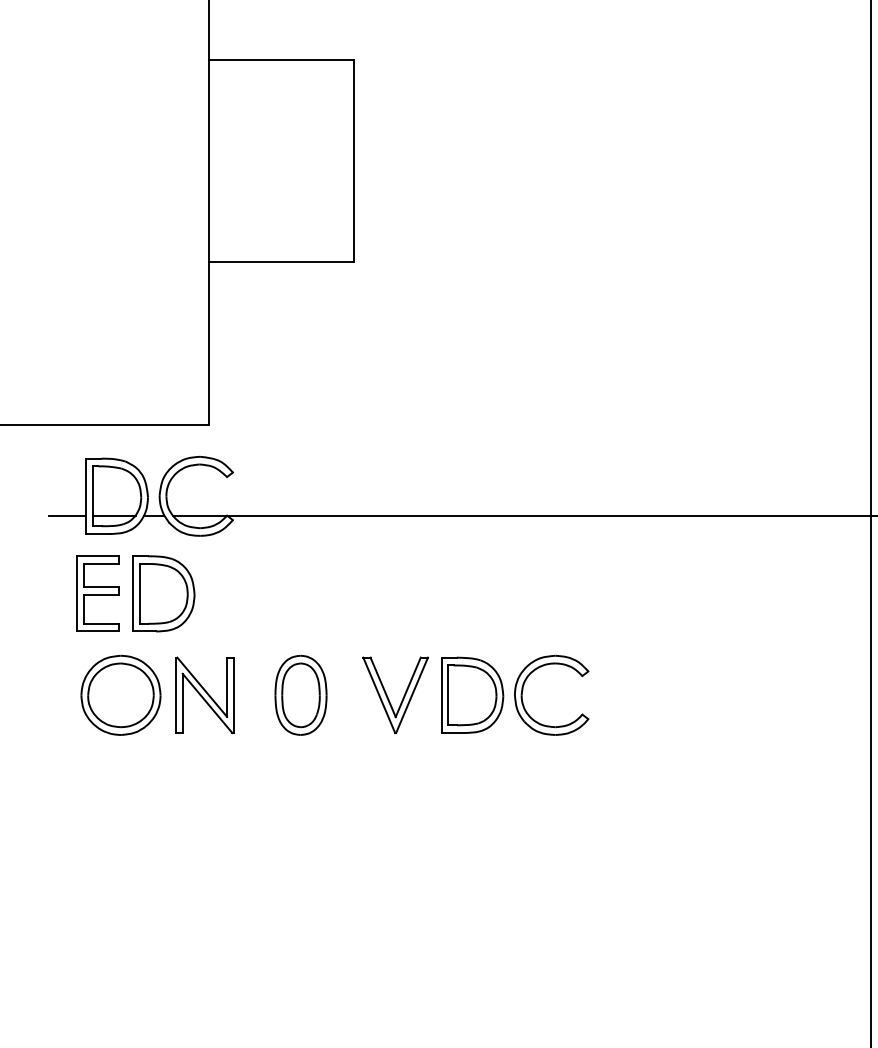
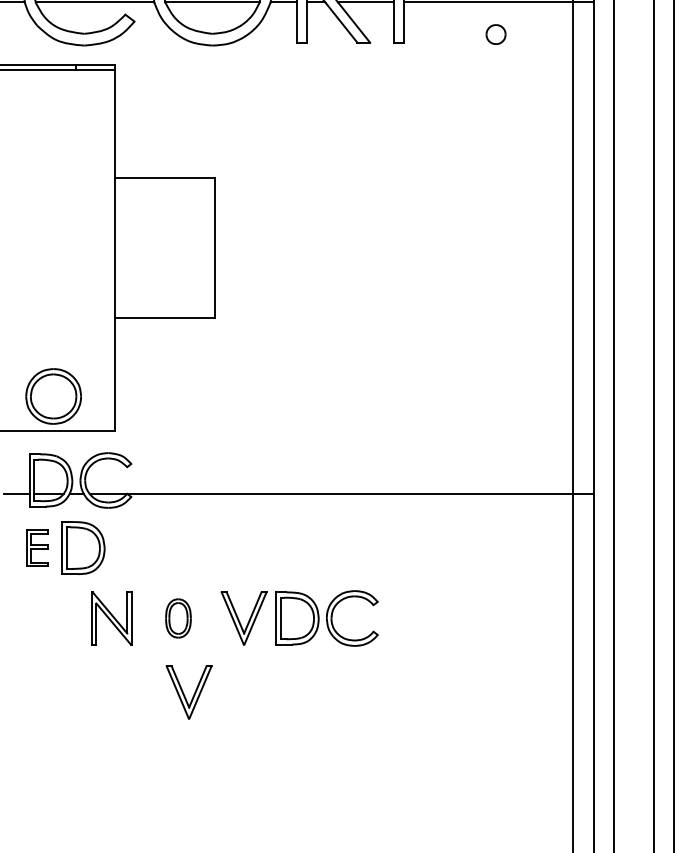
part: (97, 592) -> (37, 547), size x0.7
part: (120, 695) -> (53, 396), moved
part: (301, 695) -> (178, 618), size x0.7
part: (315, 802) -> (188, 692), added

